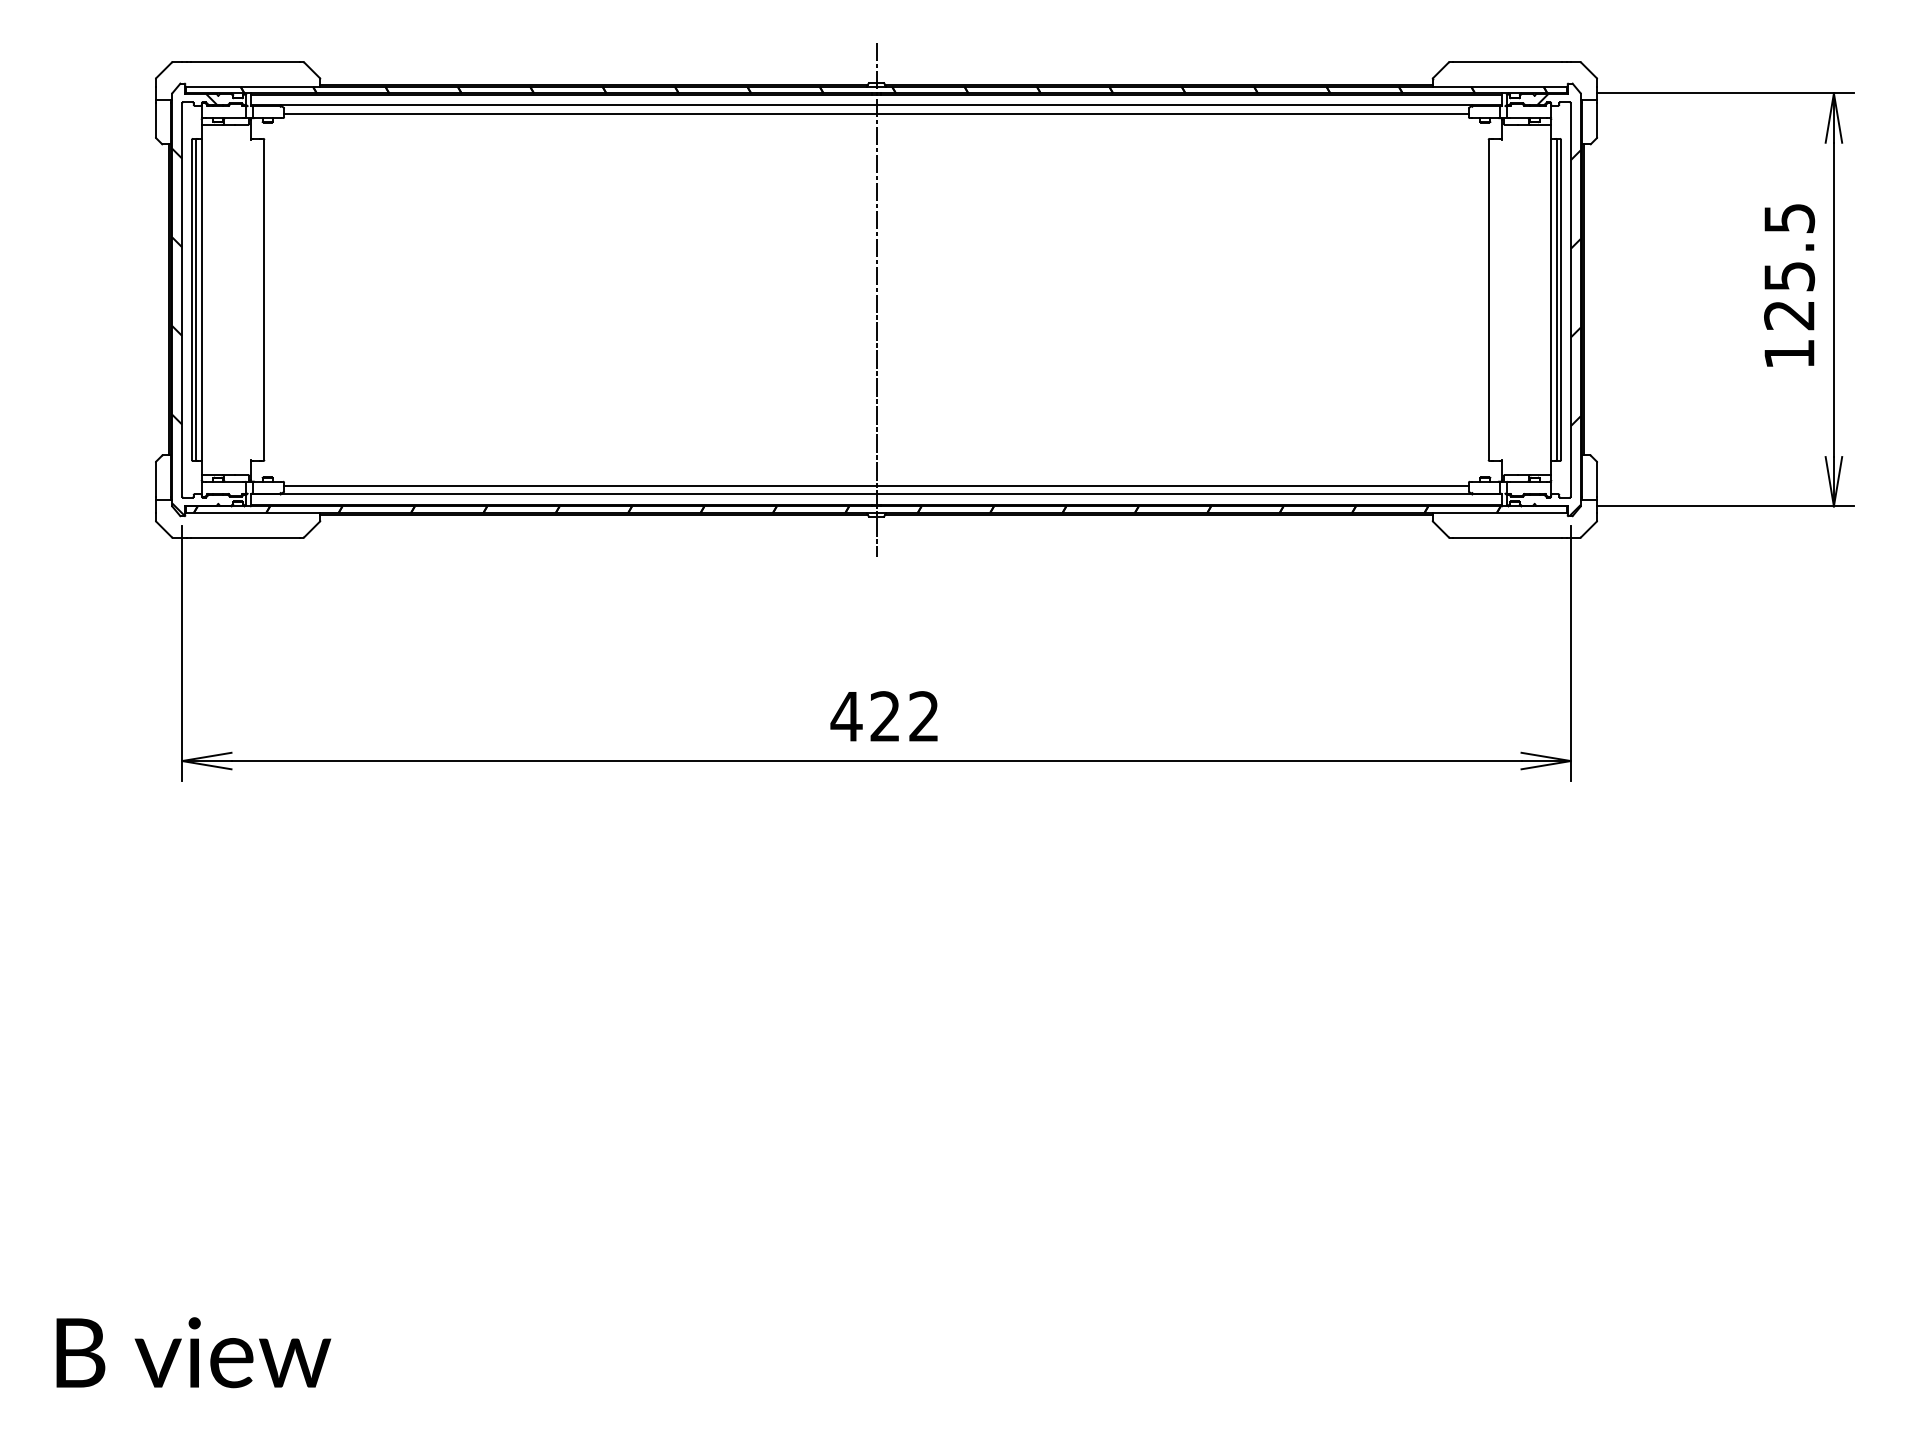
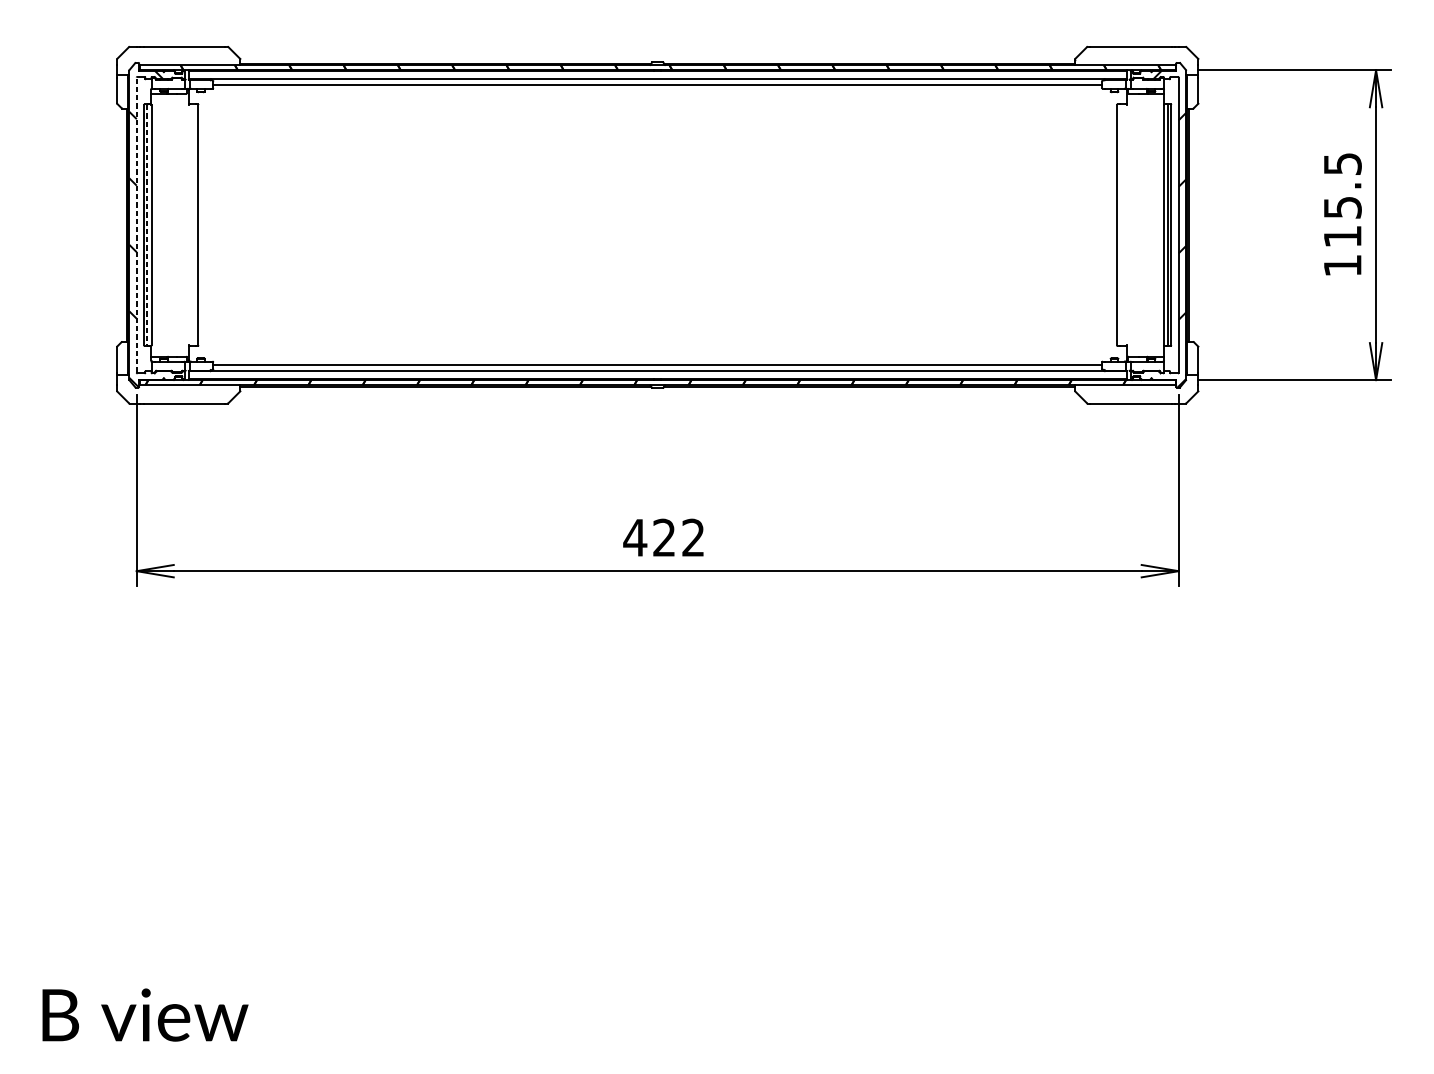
line: (182, 299) -> (137, 224), solid -> dashed
line: (876, 299) -> (657, 224), removed
line: (196, 300) -> (147, 225), solid -> dashed
text: (1789, 315) -> (1342, 236), 125.5 -> 115.5

